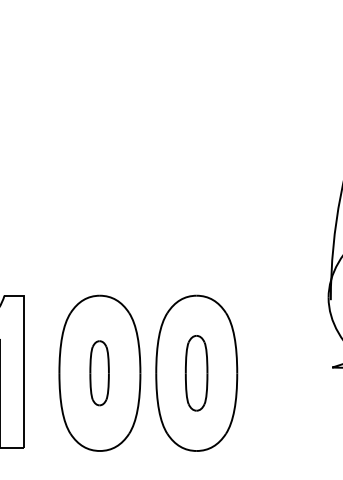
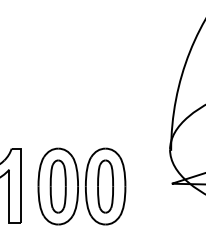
part: (98, 373) -> (57, 186), size x1.67
part: (196, 373) -> (105, 186), size x1.43

